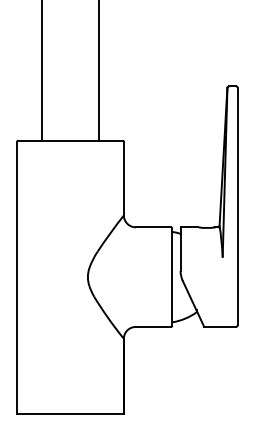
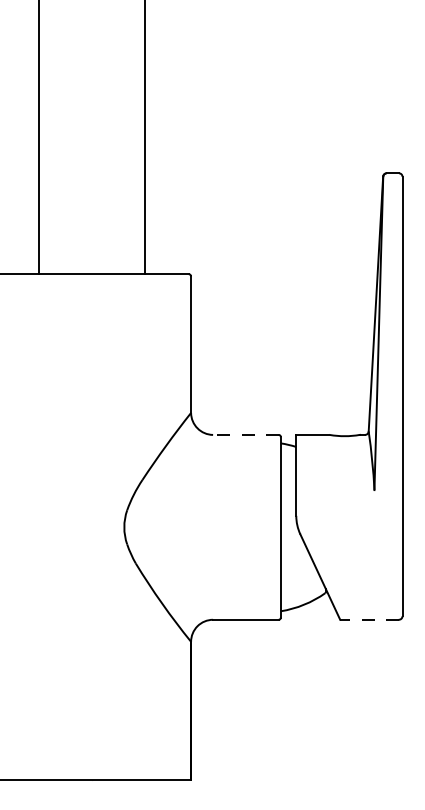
line: (153, 227) -> (246, 435), solid -> dashed
line: (220, 326) -> (370, 618), solid -> dashed

